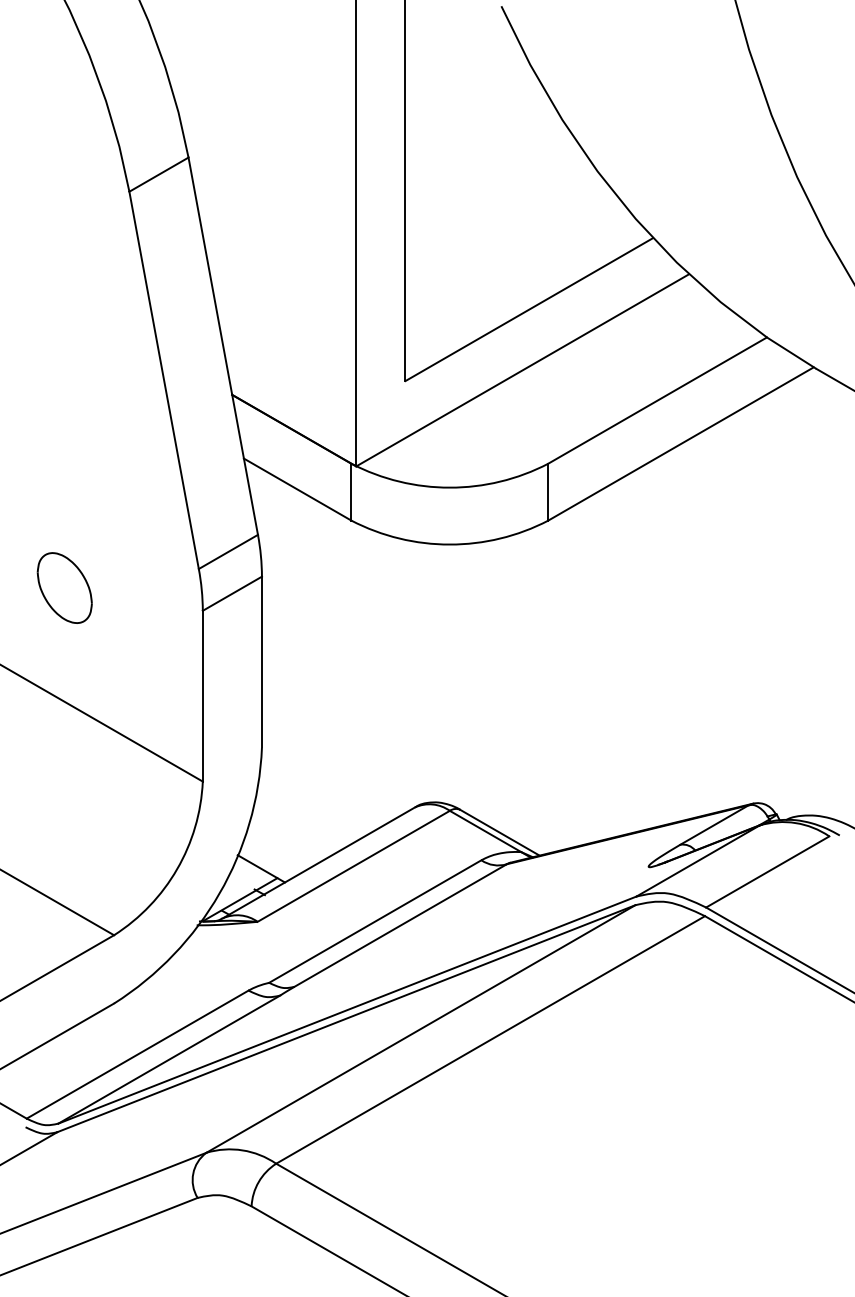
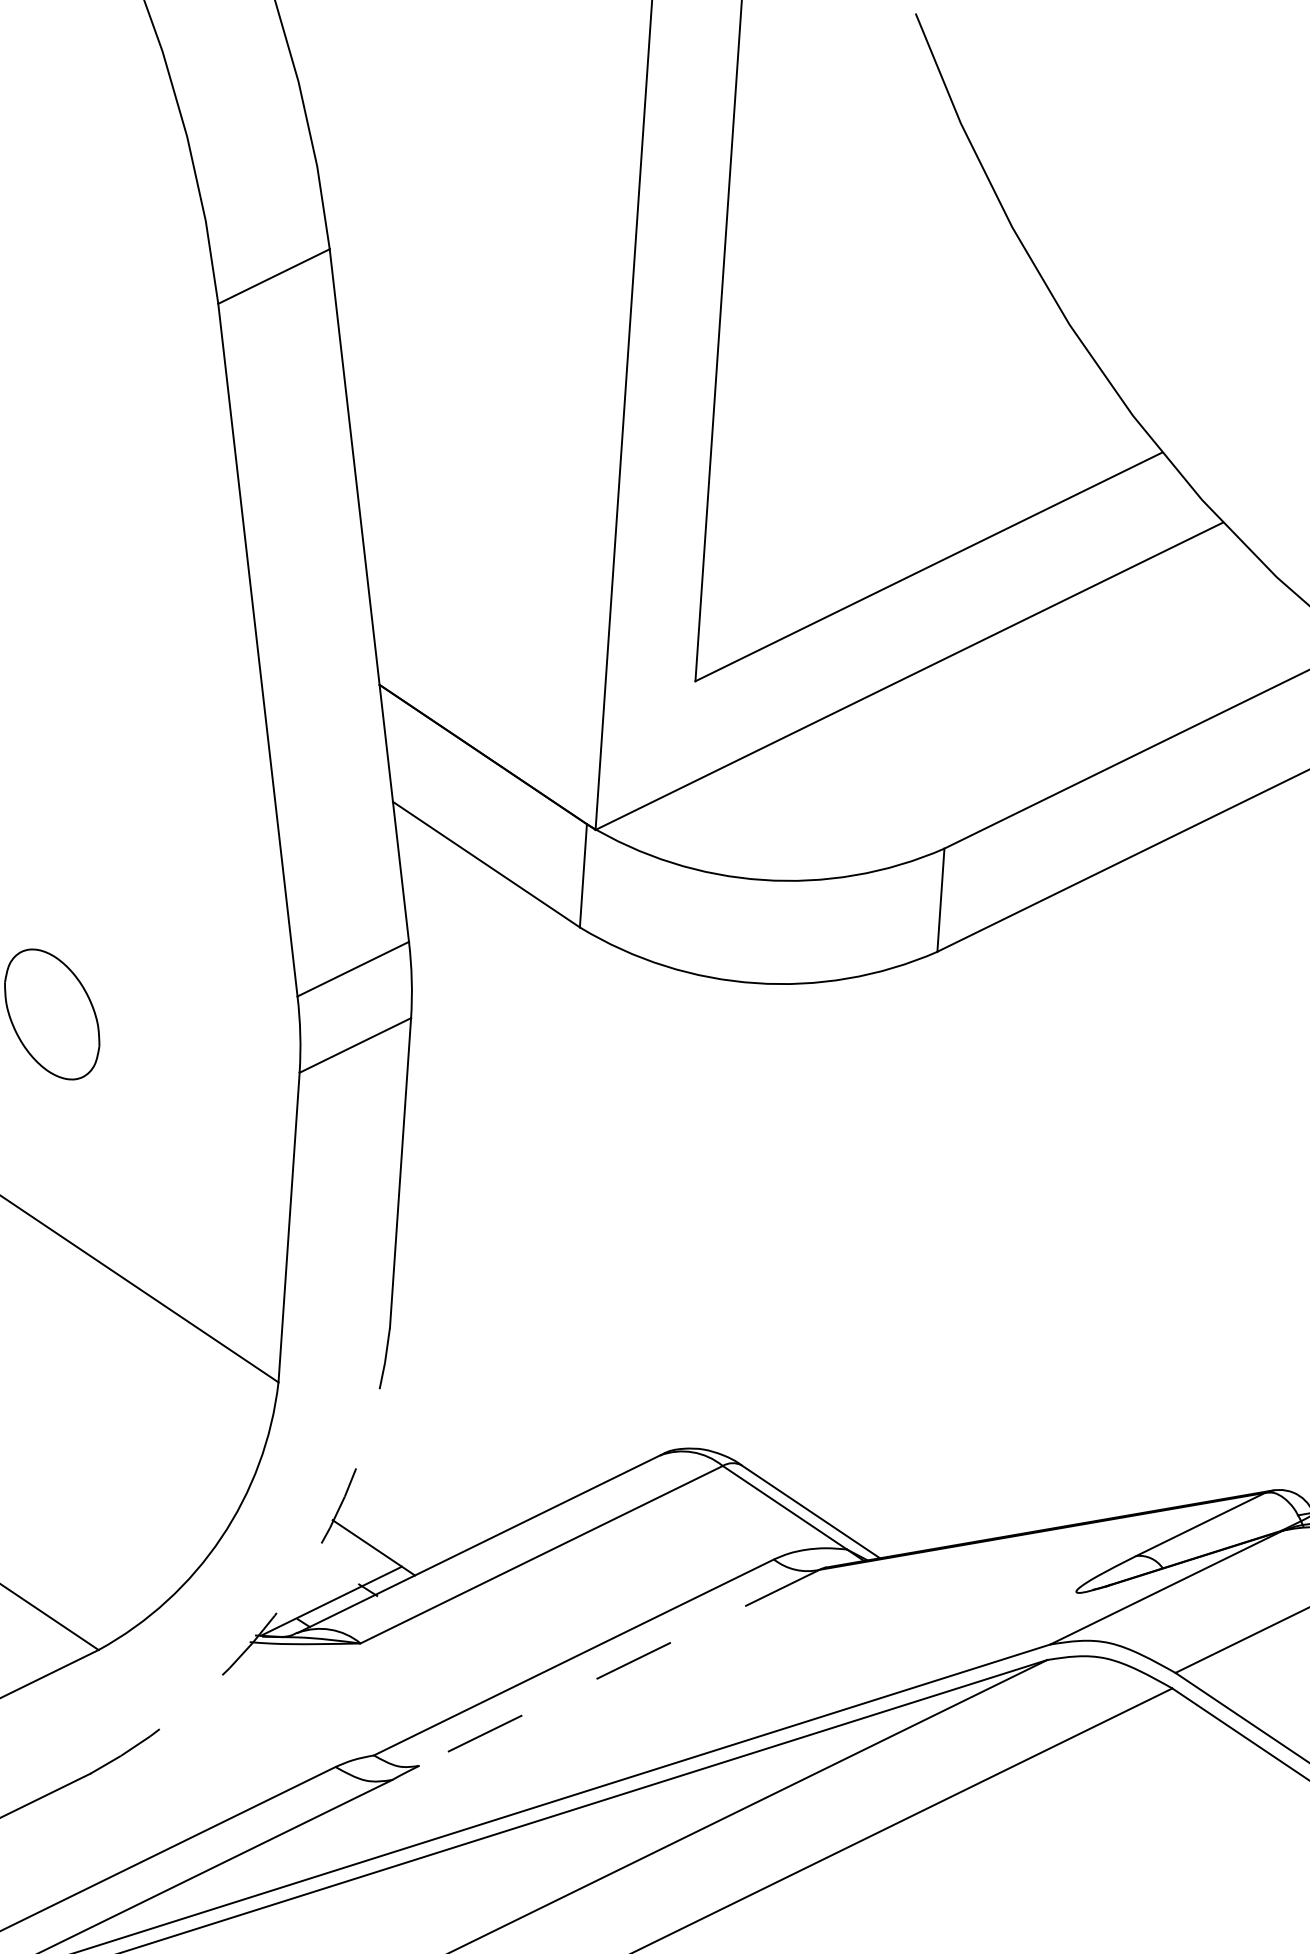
arc: (219, 893) -> (294, 1587), solid -> dashed
line: (400, 925) -> (619, 1667), solid -> dashed

